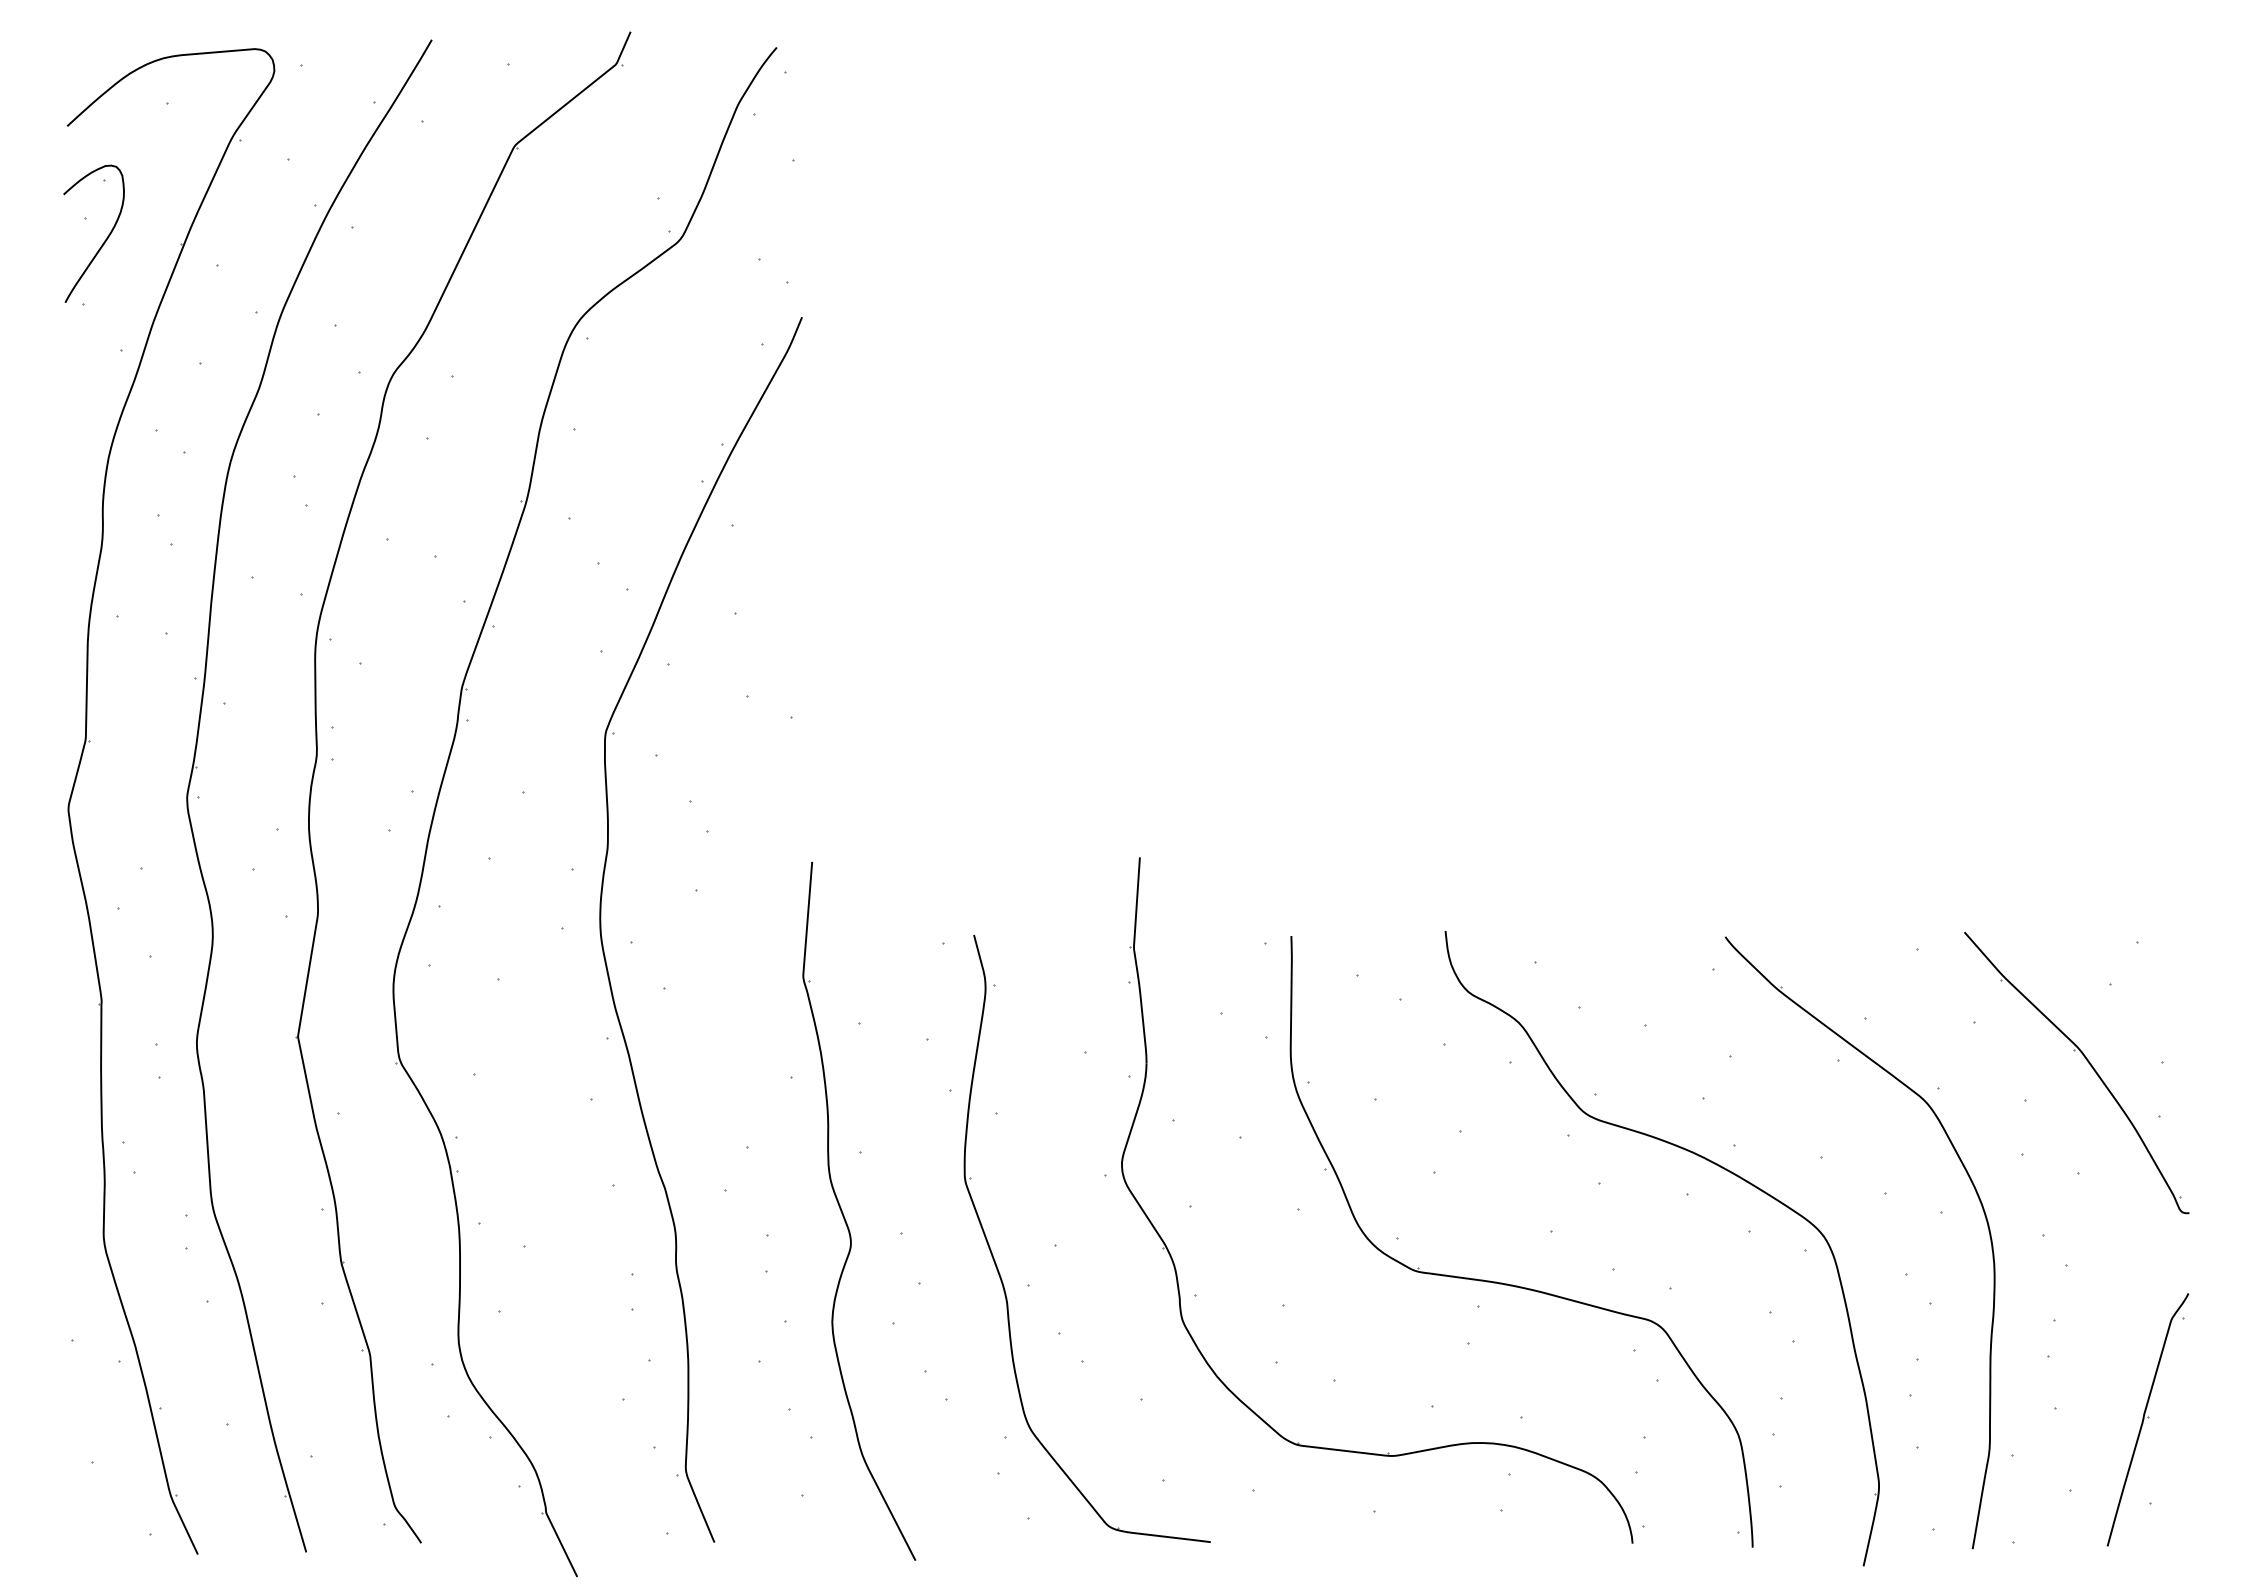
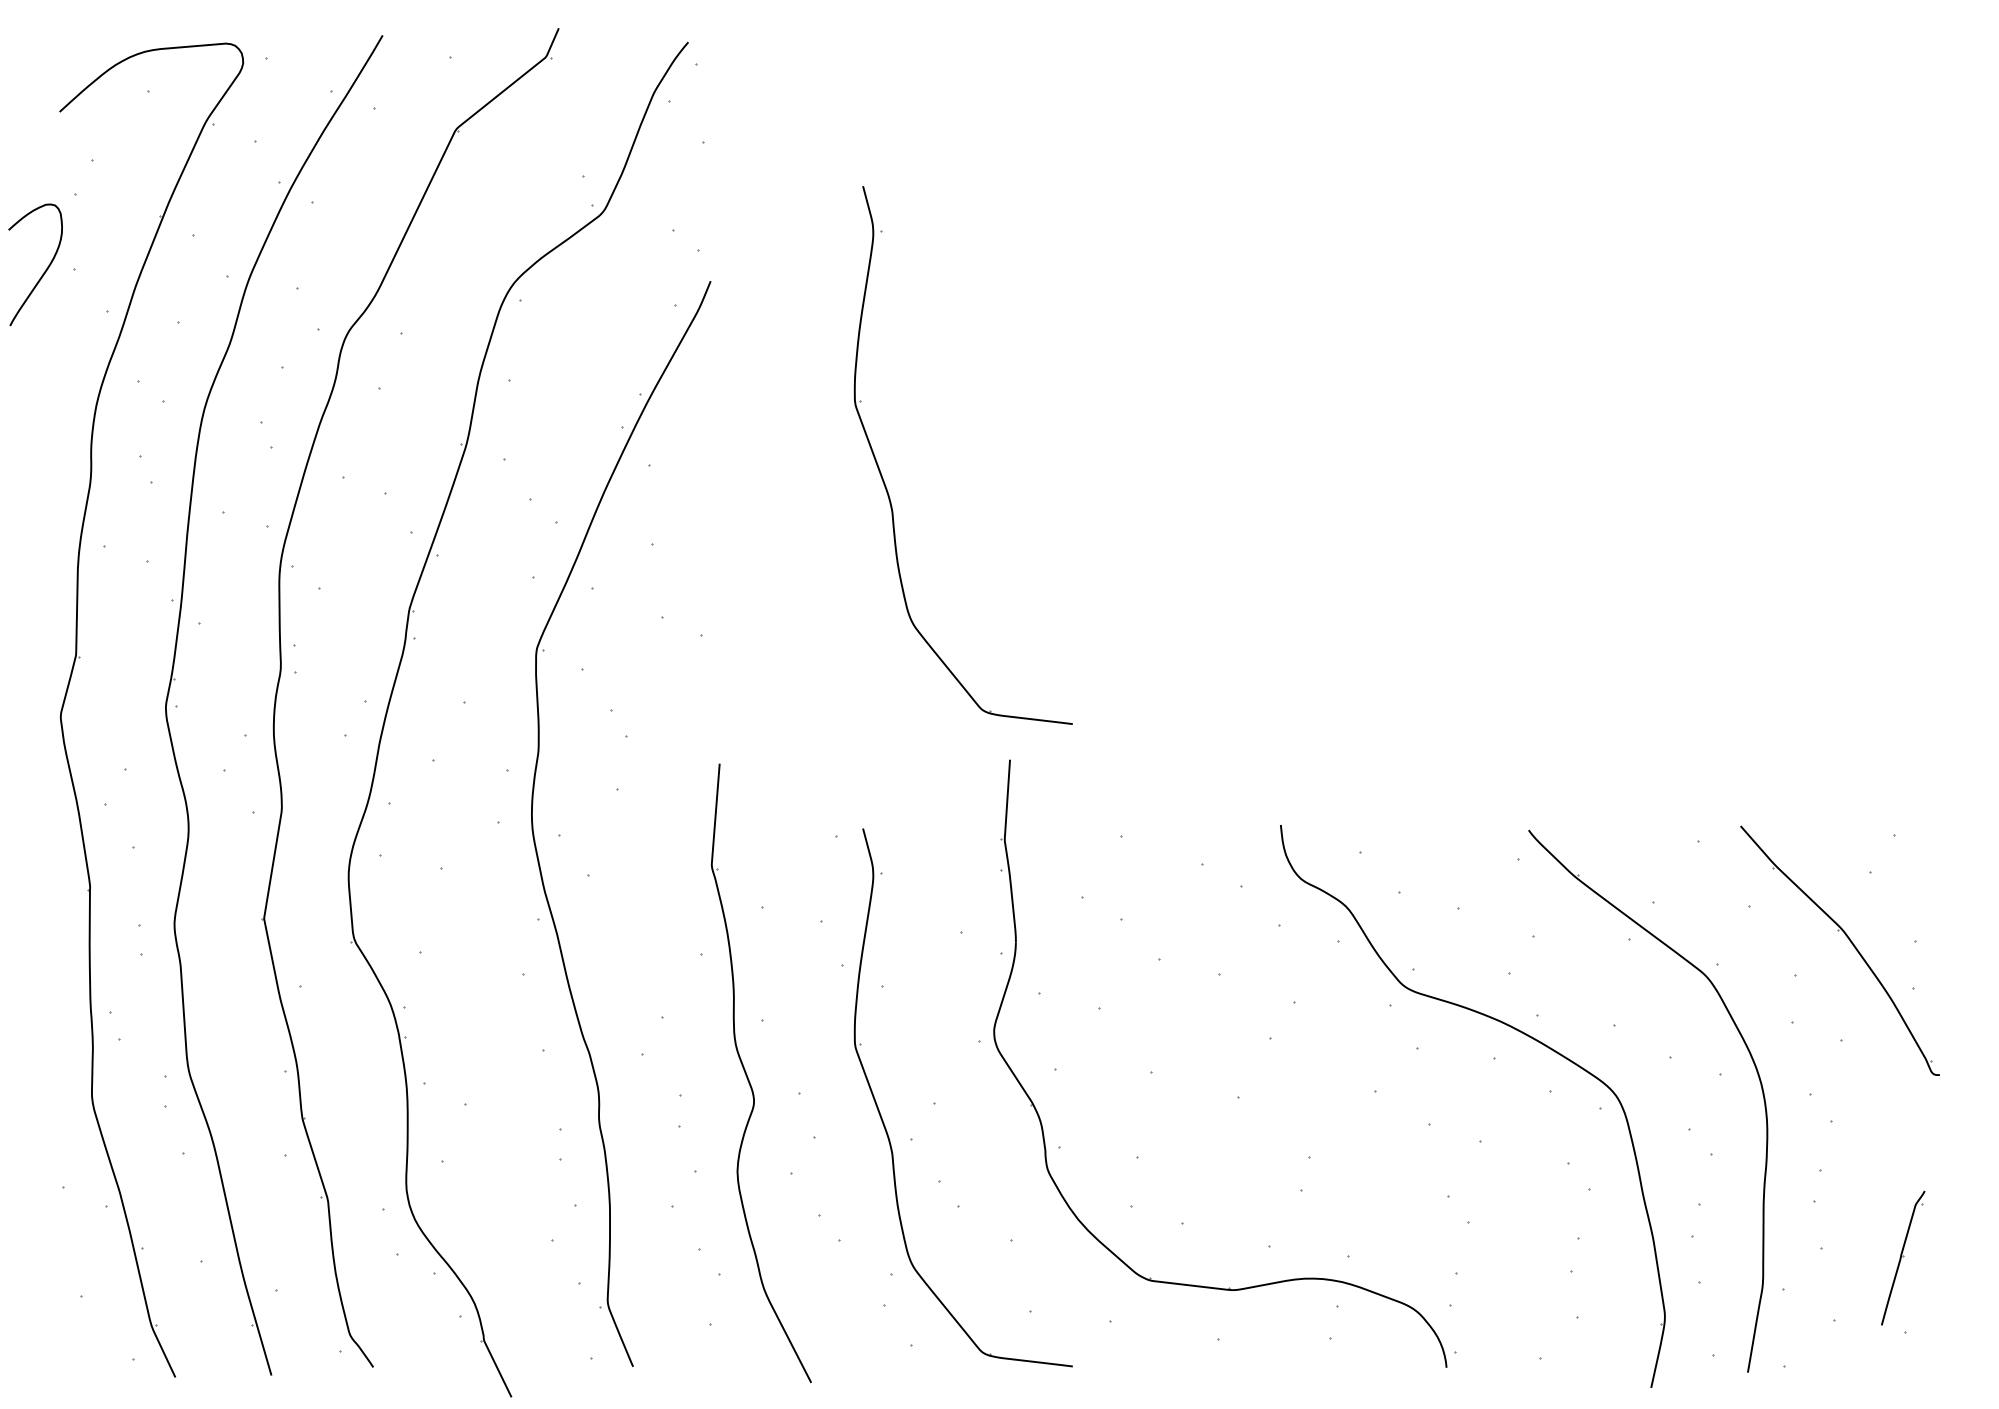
curve: (104, 240) -> (44, 270), moved
part: (998, 543) -> (884, 481), added
part: (1512, 1284) -> (1340, 1138), removed
part: (2147, 1419) -> (1902, 1257), size x0.6

